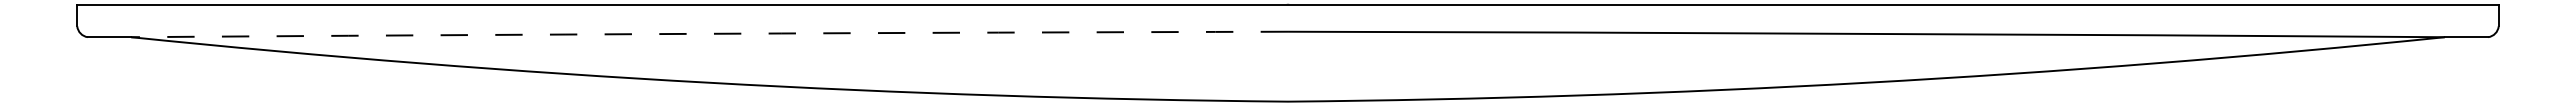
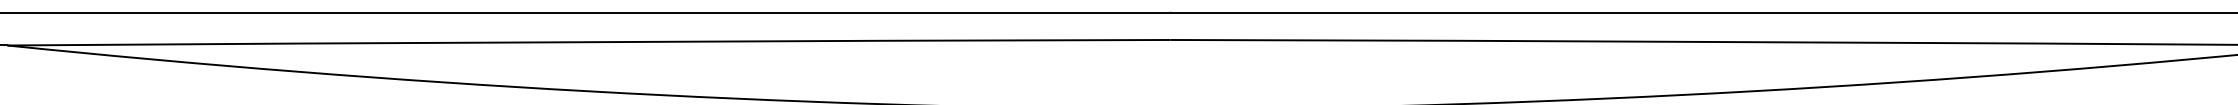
arc: (709, 33) -> (588, 41), dashed -> solid

